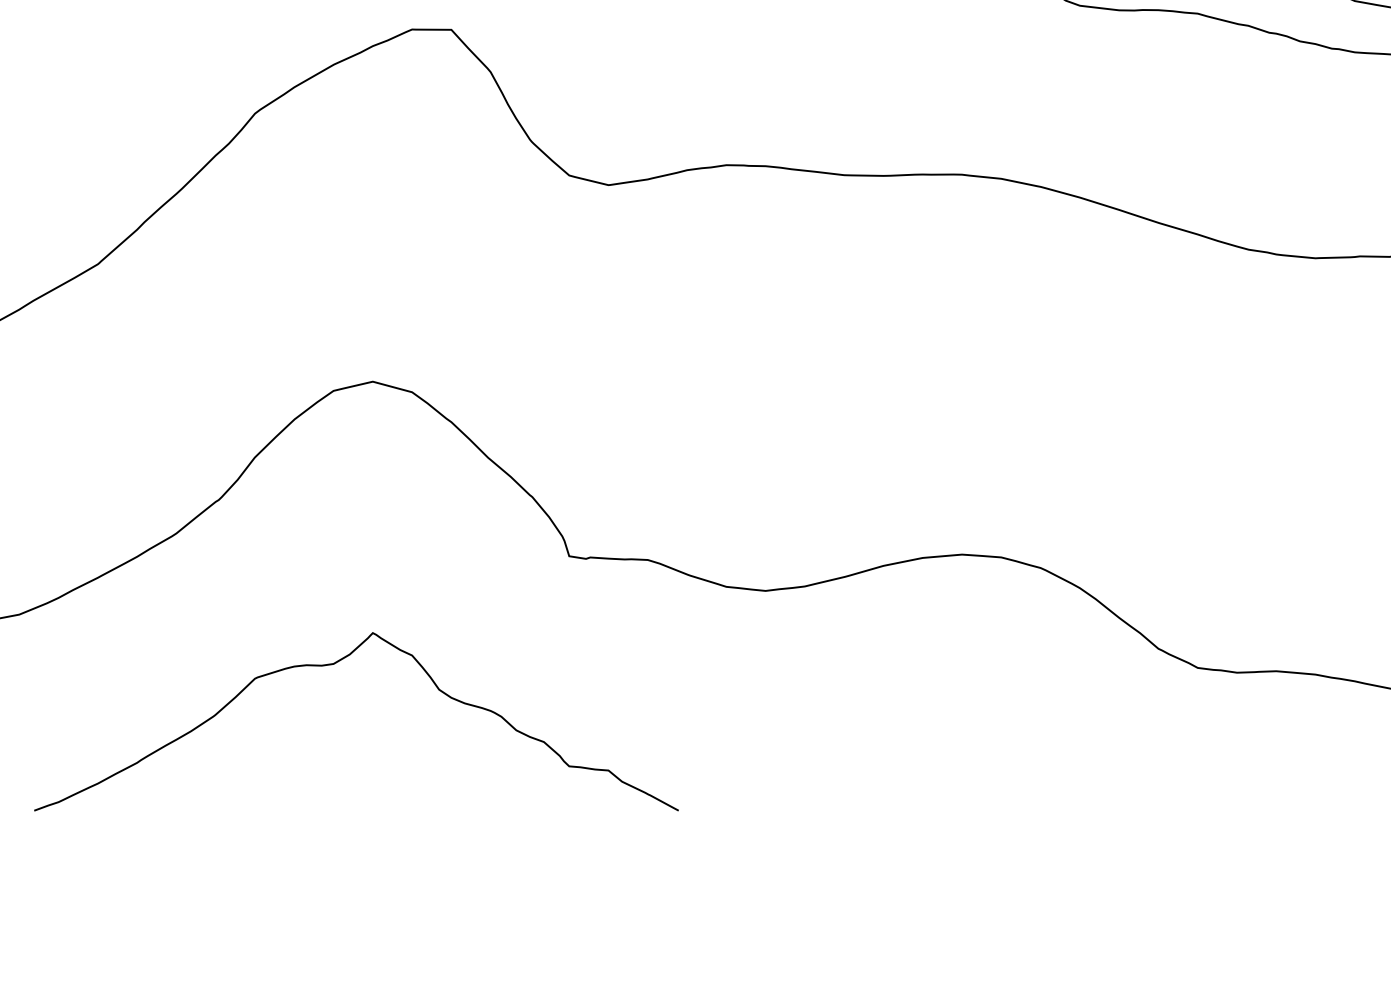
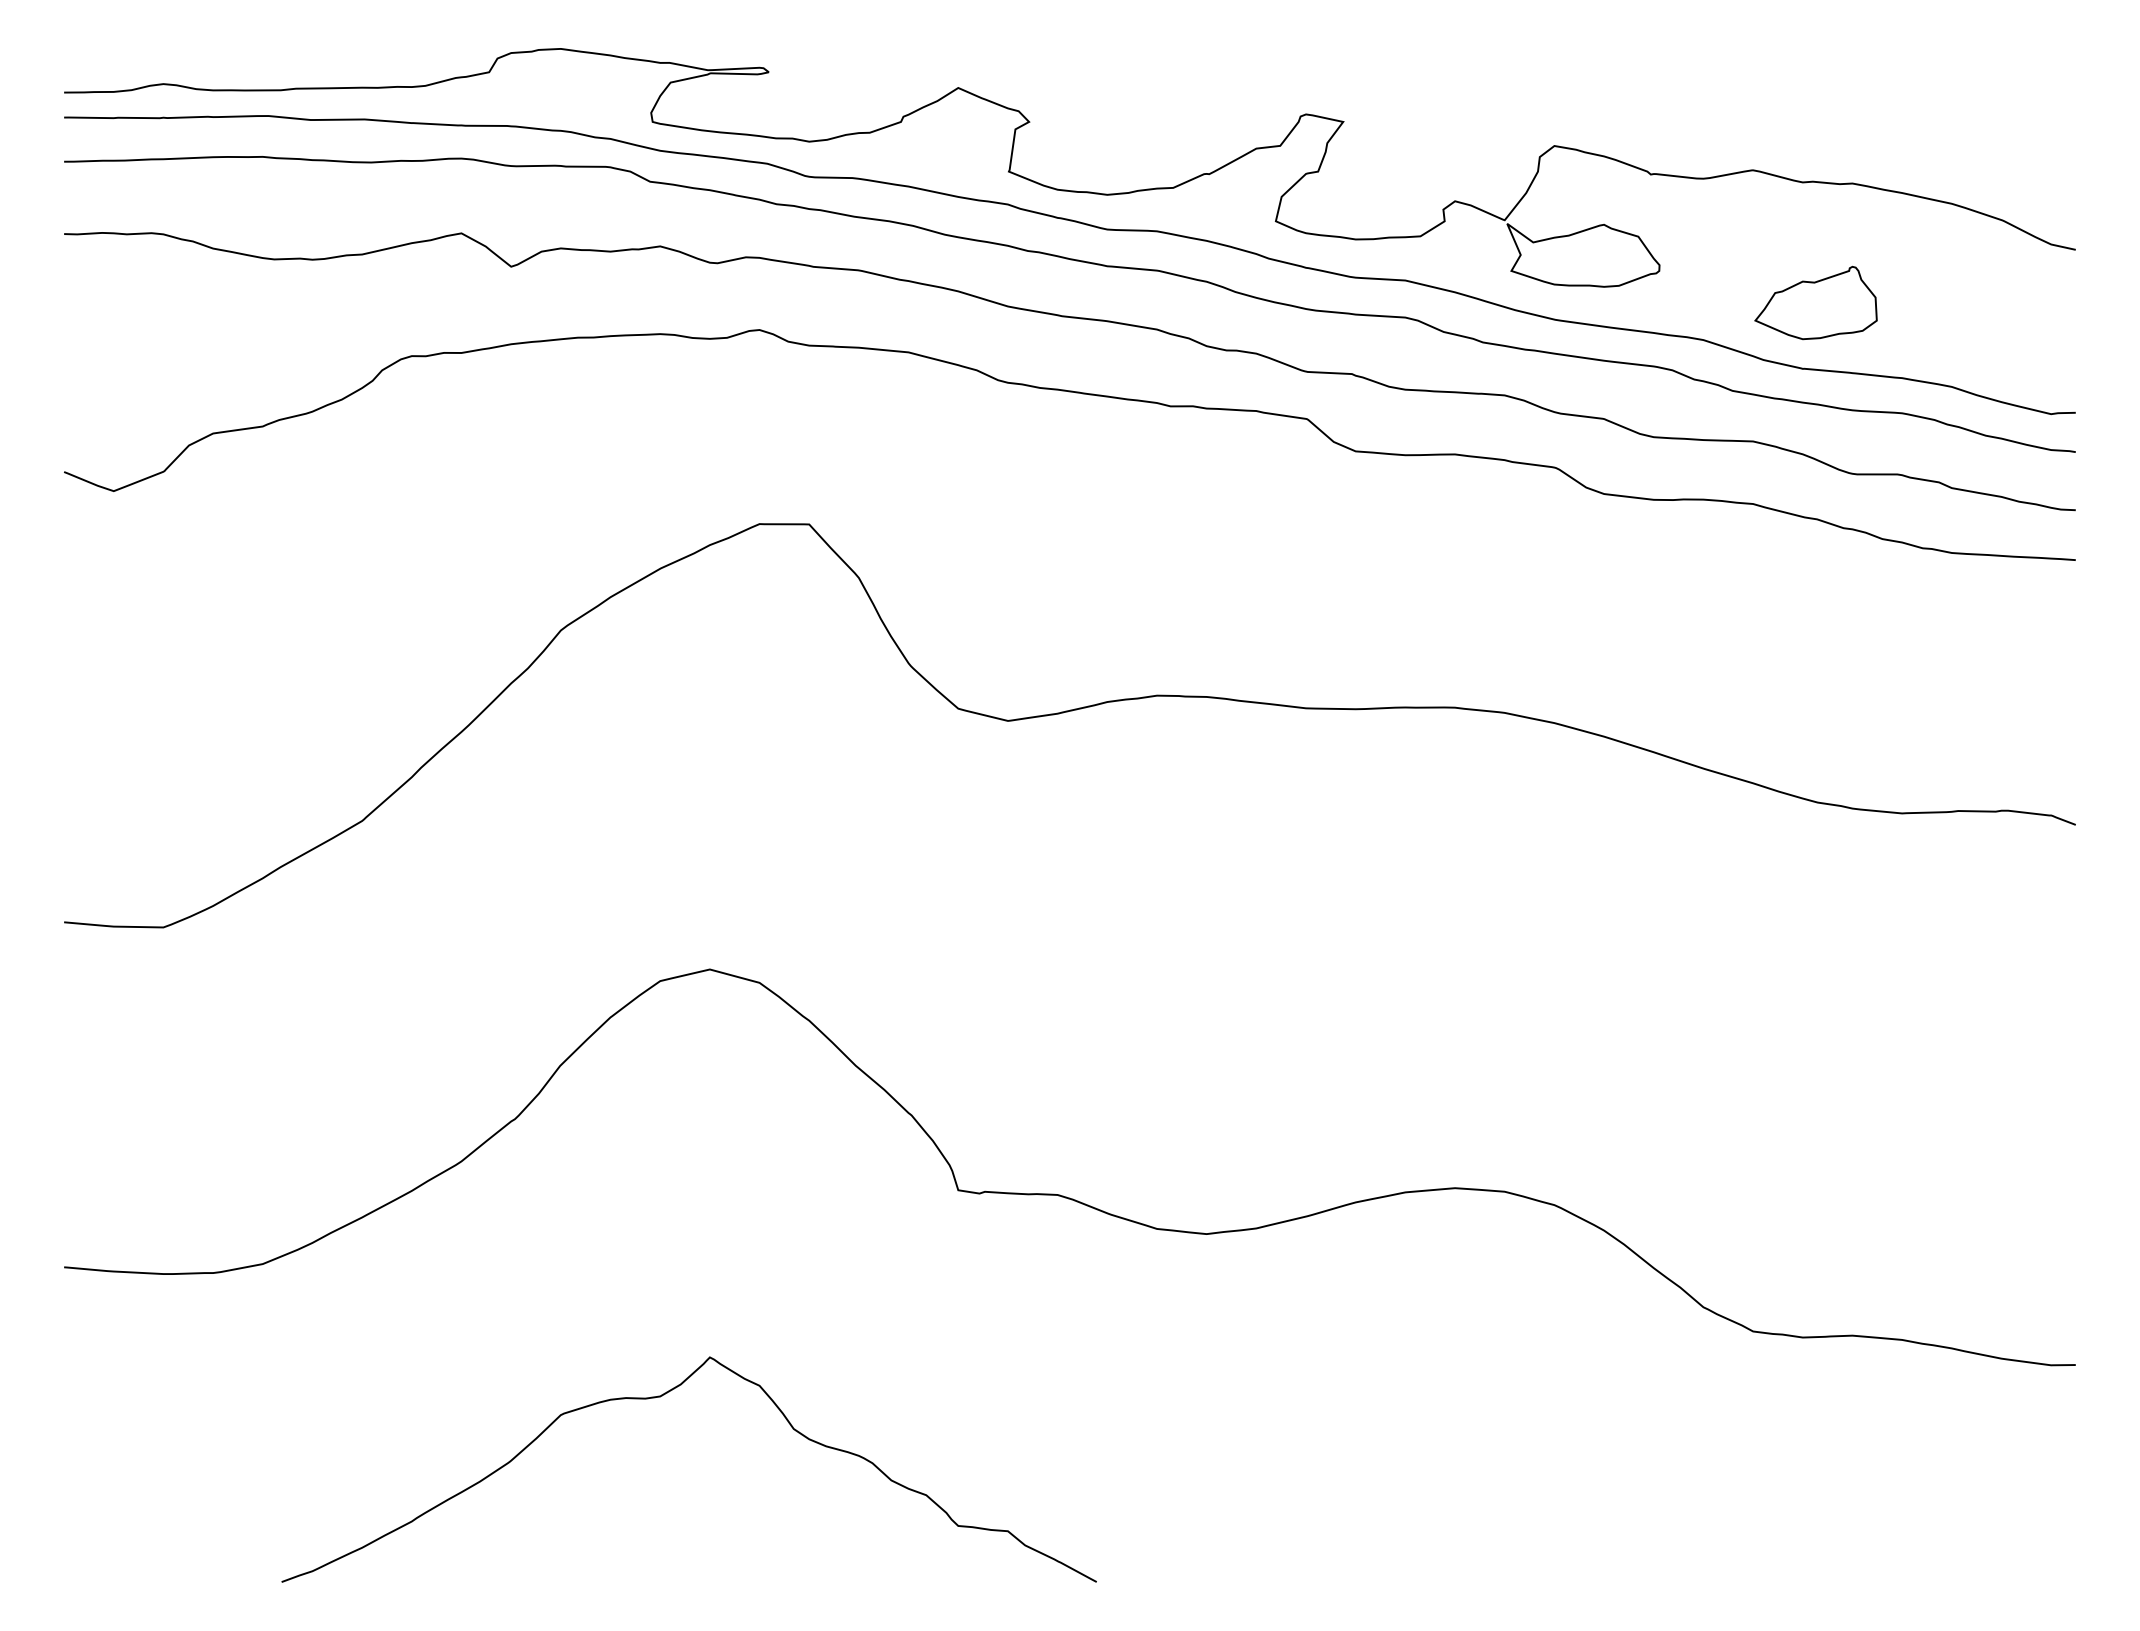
curve: (333, 664) -> (660, 1397), moved

